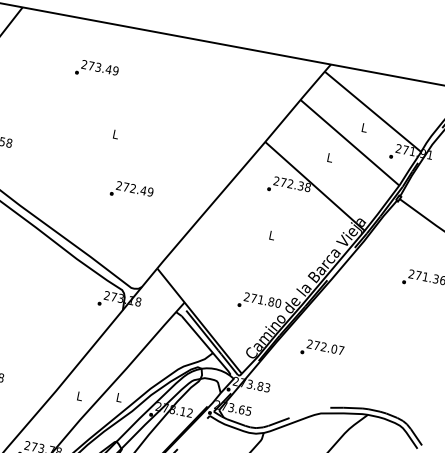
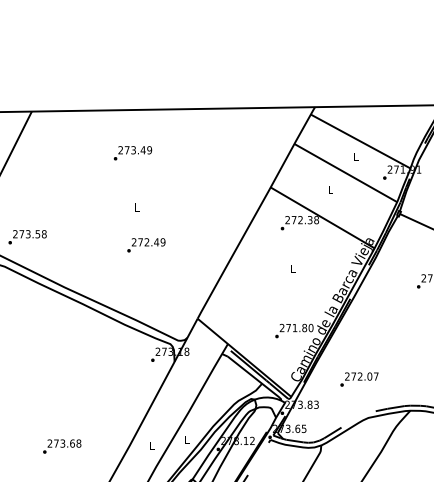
text: (96, 70) -> (132, 153), moved
text: (131, 191) -> (146, 245), moved
text: (322, 350) -> (359, 379), moved

